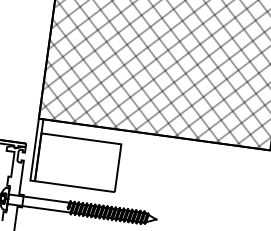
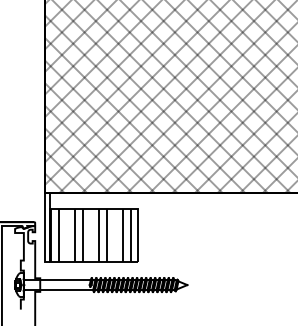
hatch: (75, 161) -> (91, 234), added

